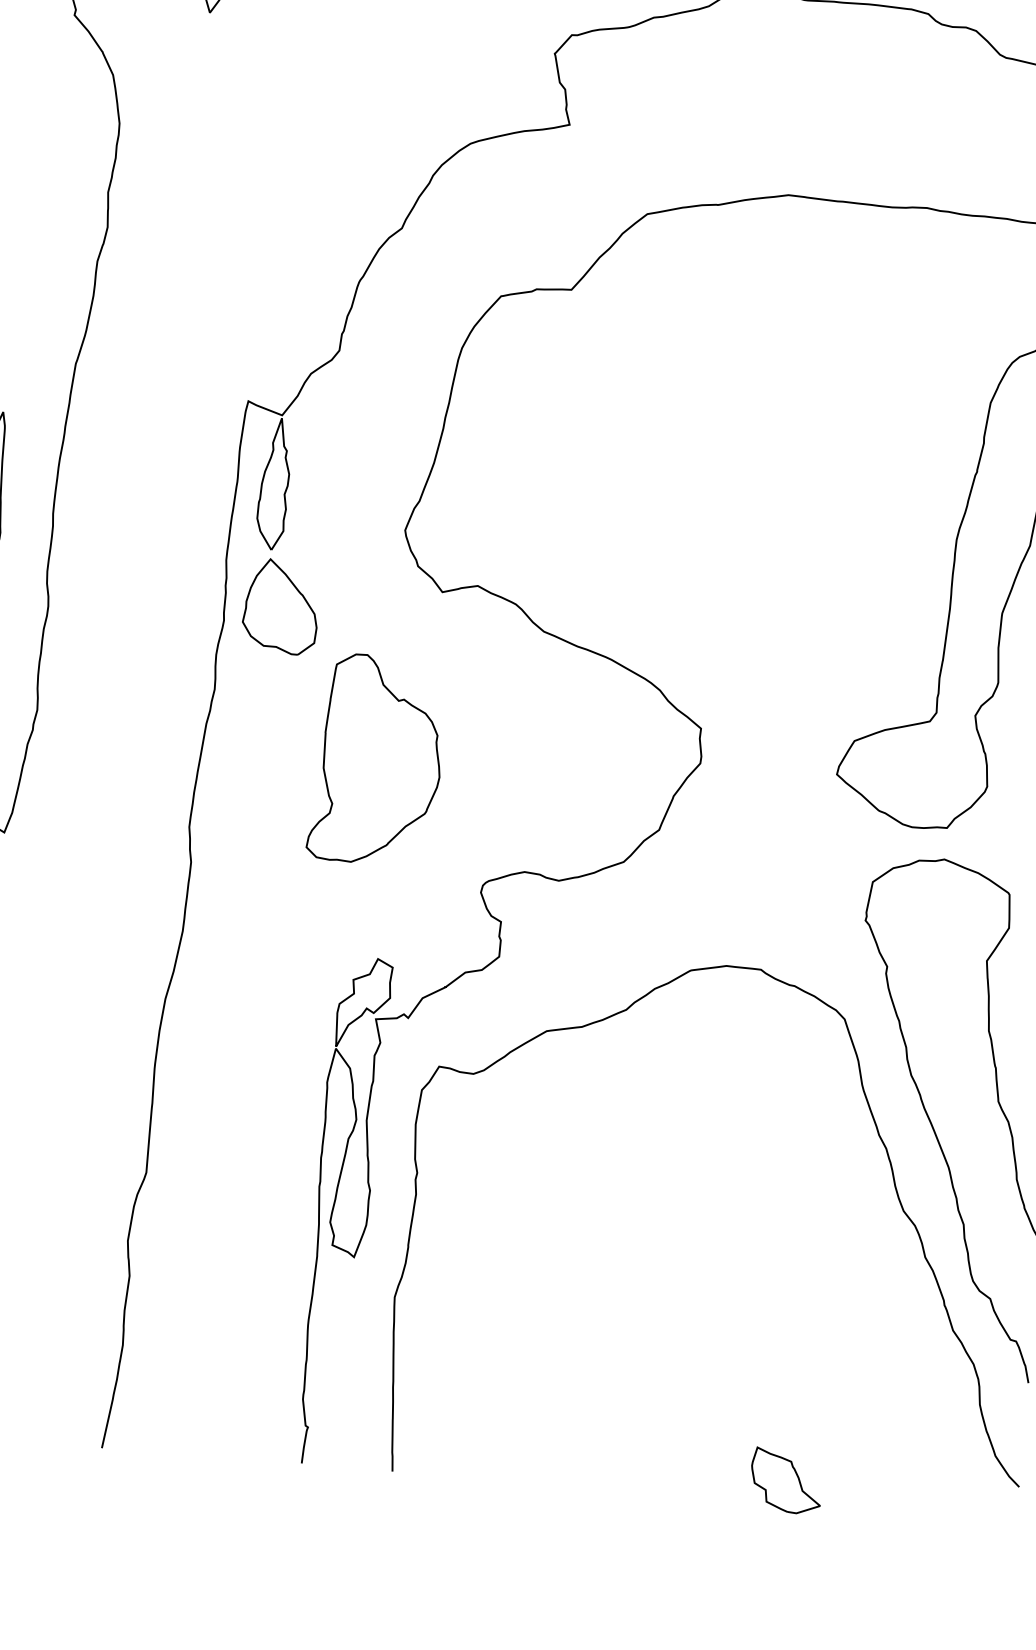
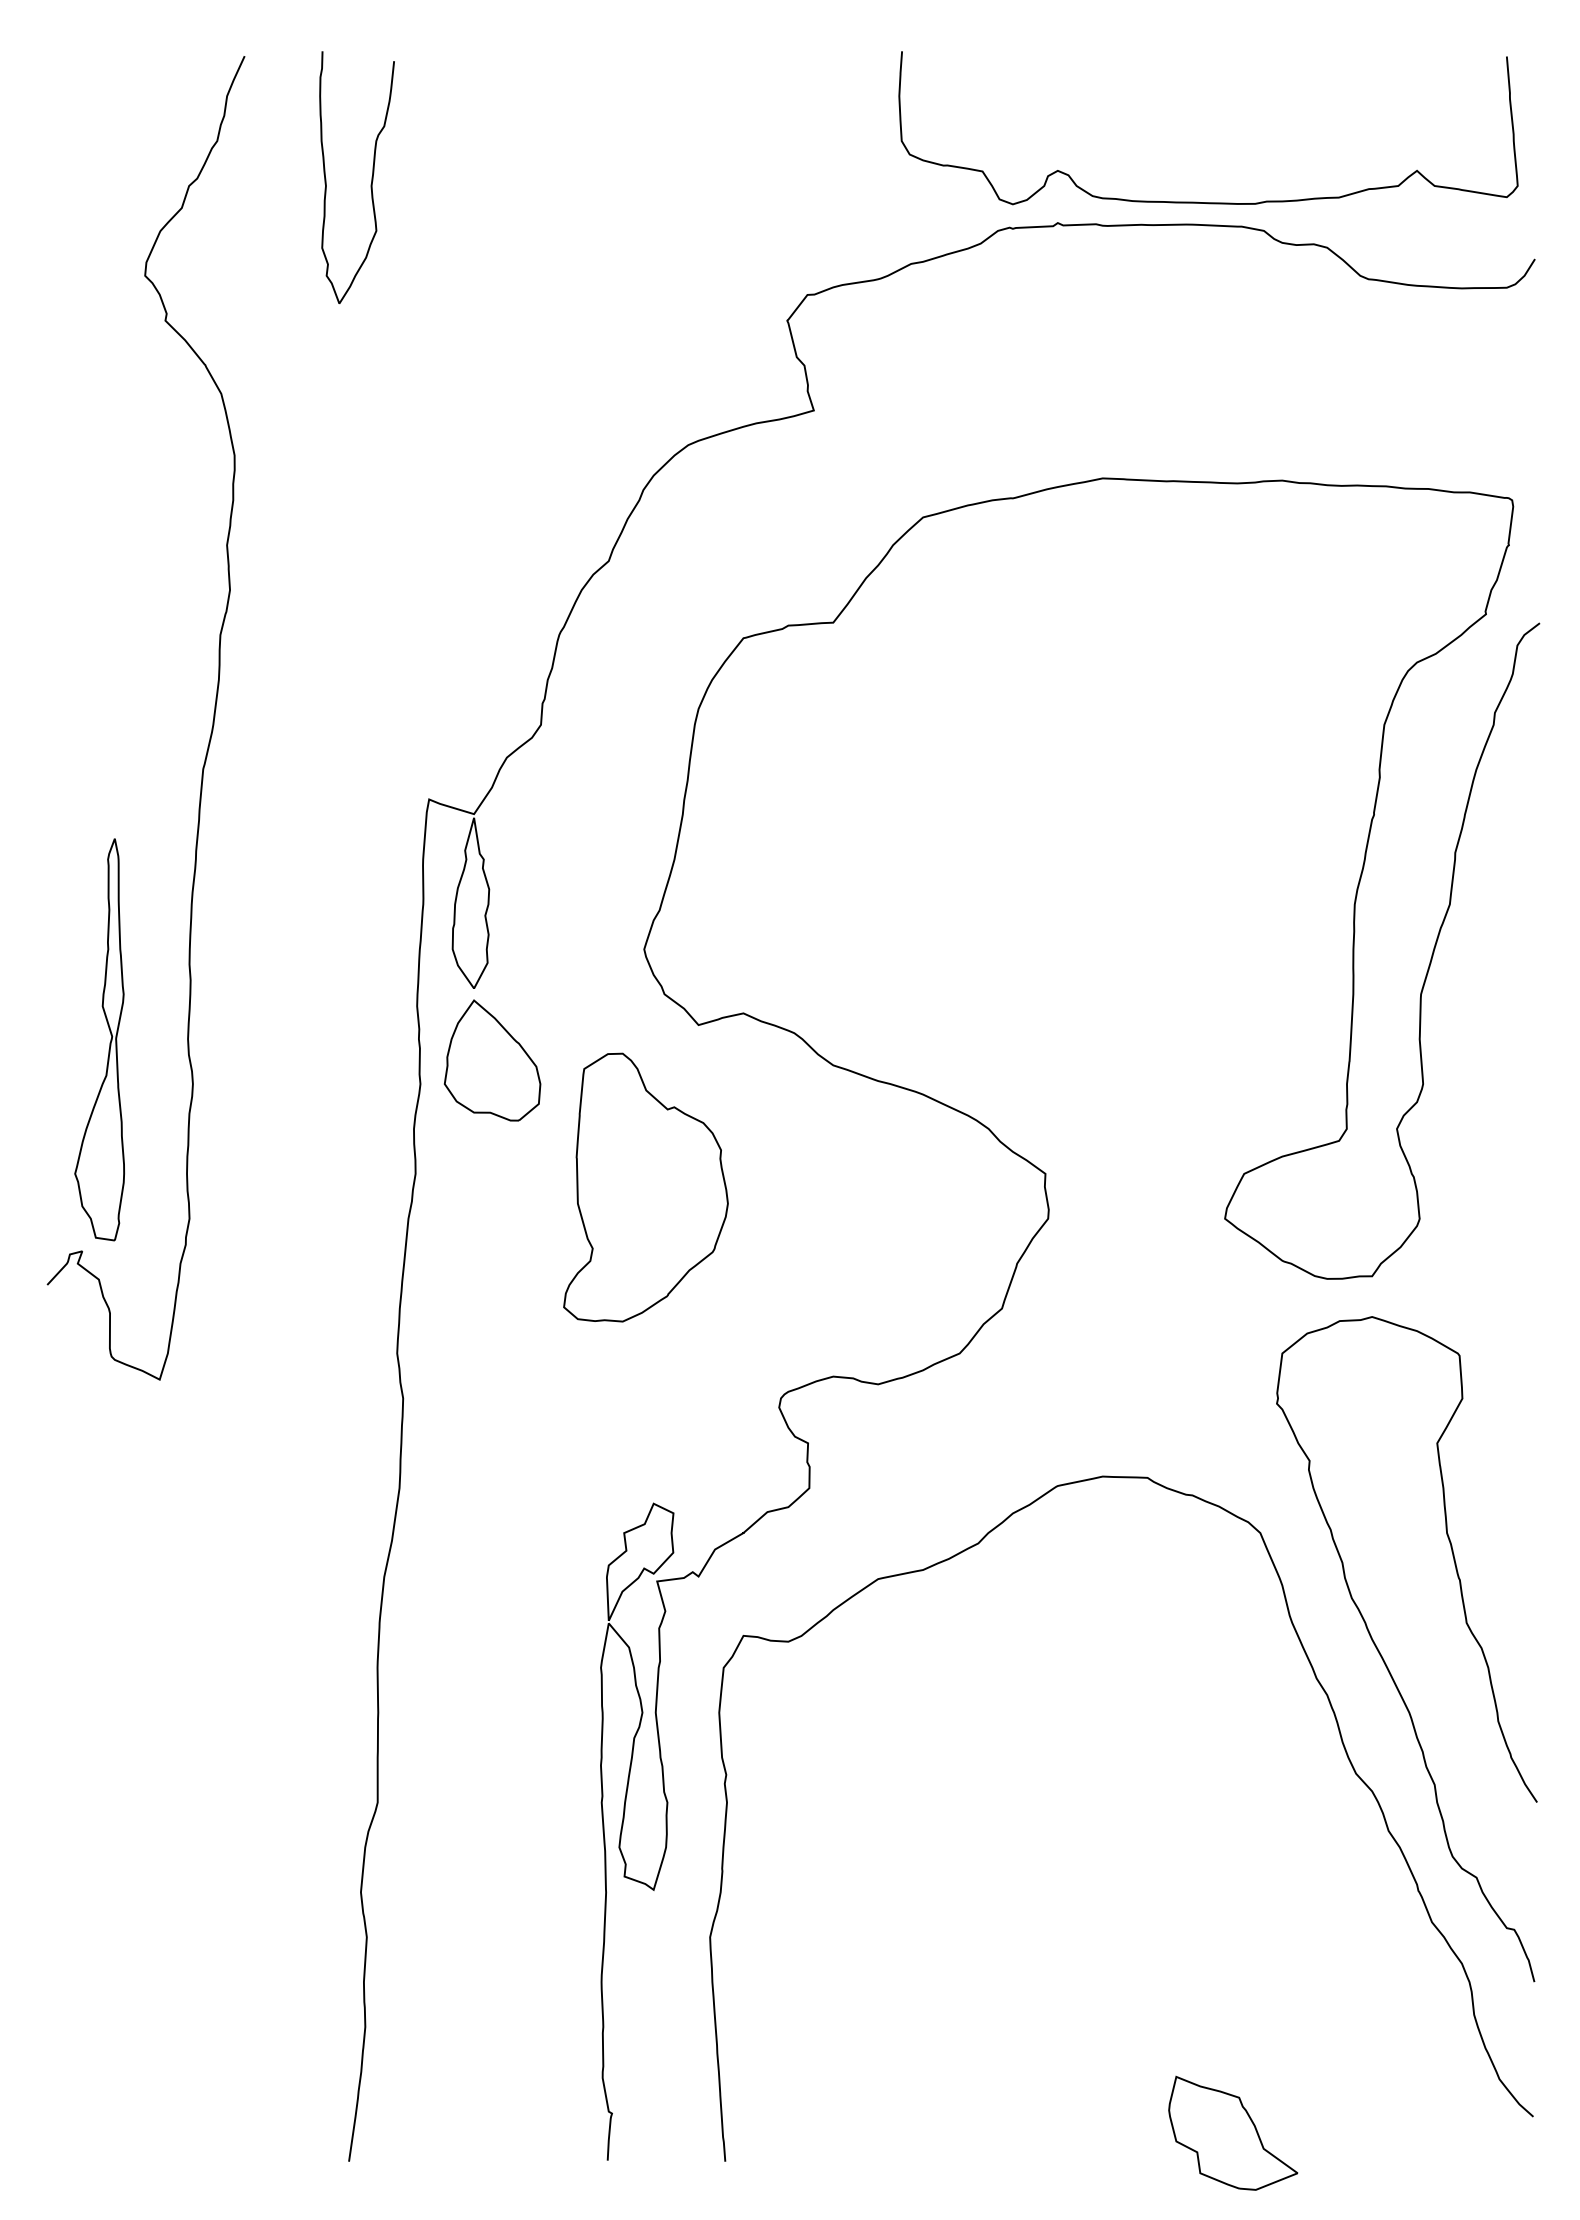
part: (376, 759) -> (645, 1187), moved
part: (785, 1480) -> (1232, 2132), size x1.4

